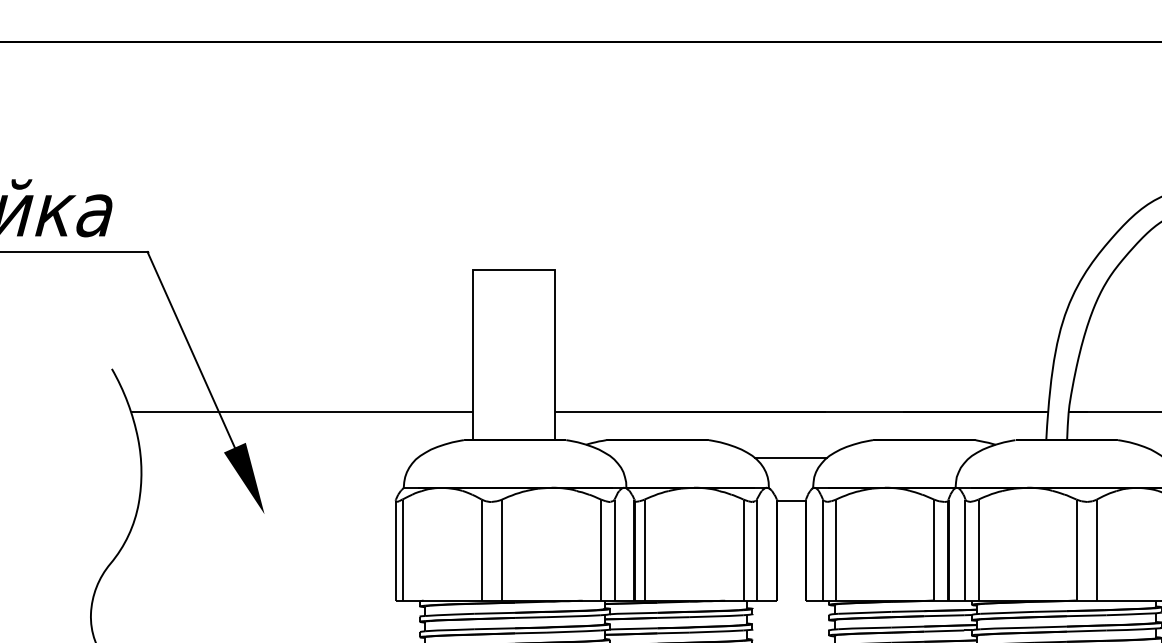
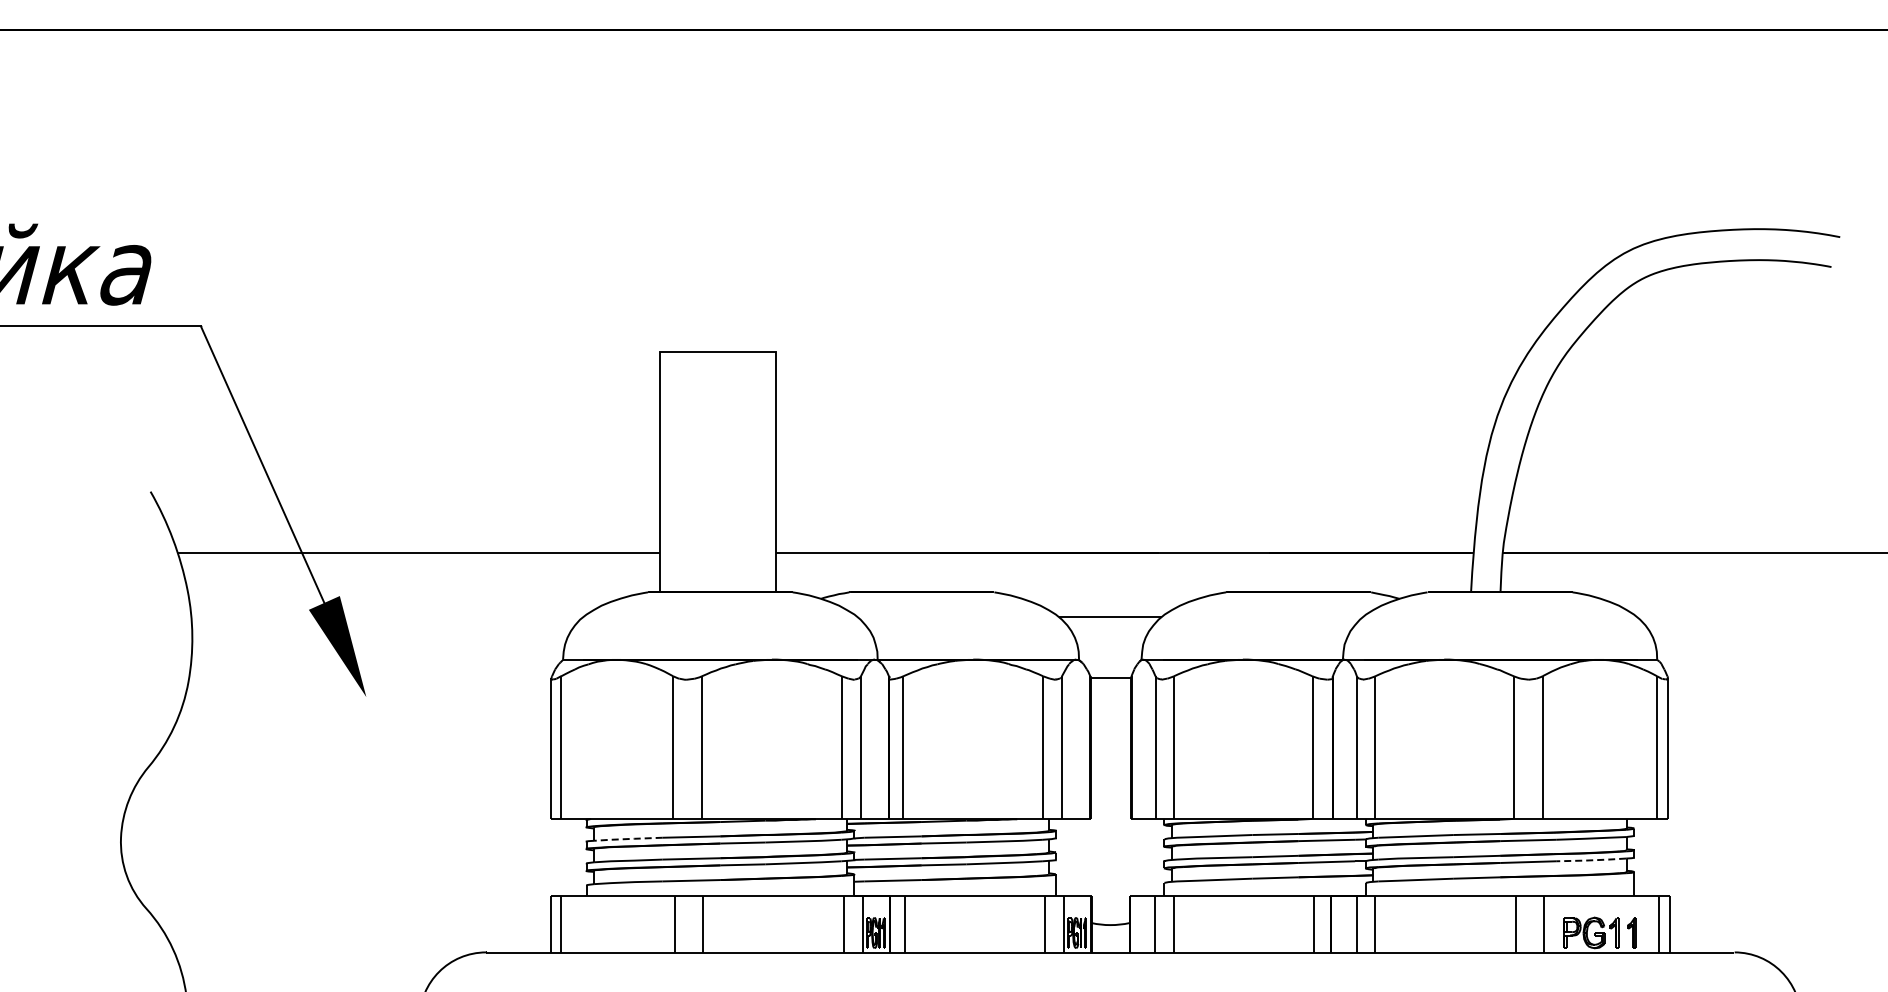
line: (449, 615) -> (627, 839), solid -> dashed
line: (1130, 629) -> (1590, 860), solid -> dashed

